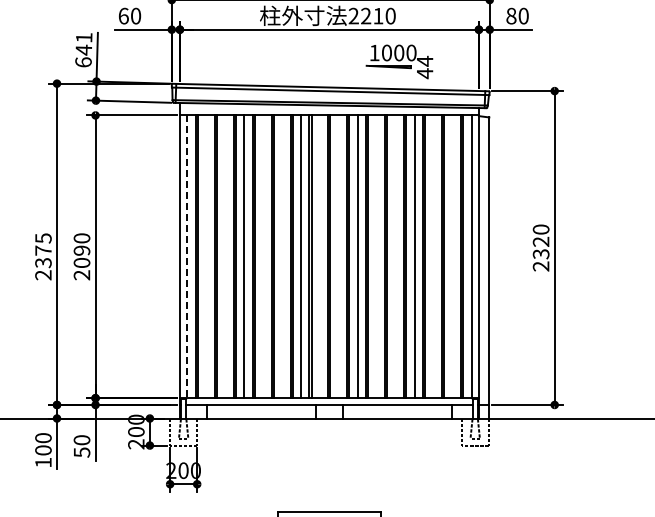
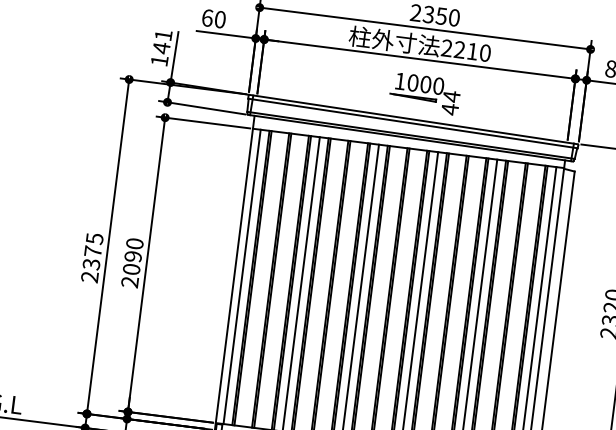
part: (399, 61) -> (425, 93), moved
text: (83, 62) -> (159, 60), 641 -> 141
line: (187, 257) -> (242, 277), dashed -> solid

